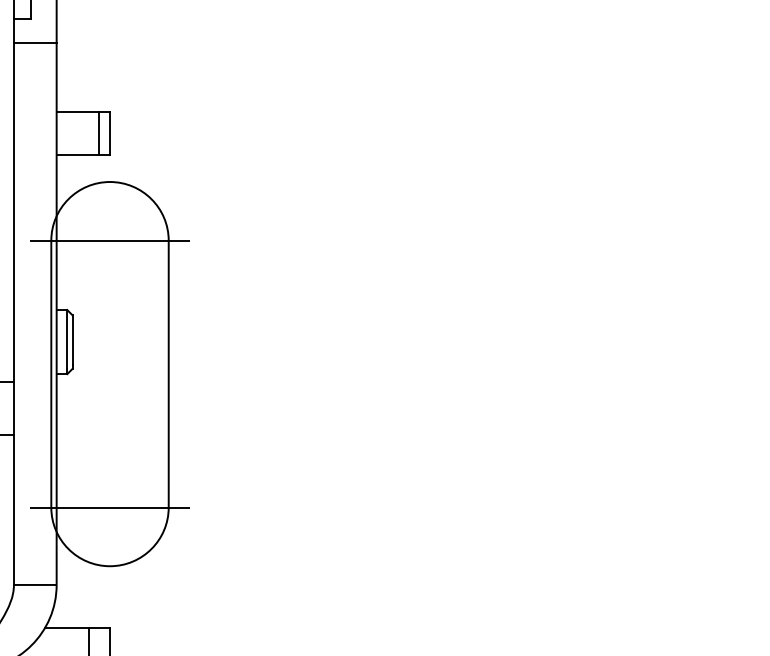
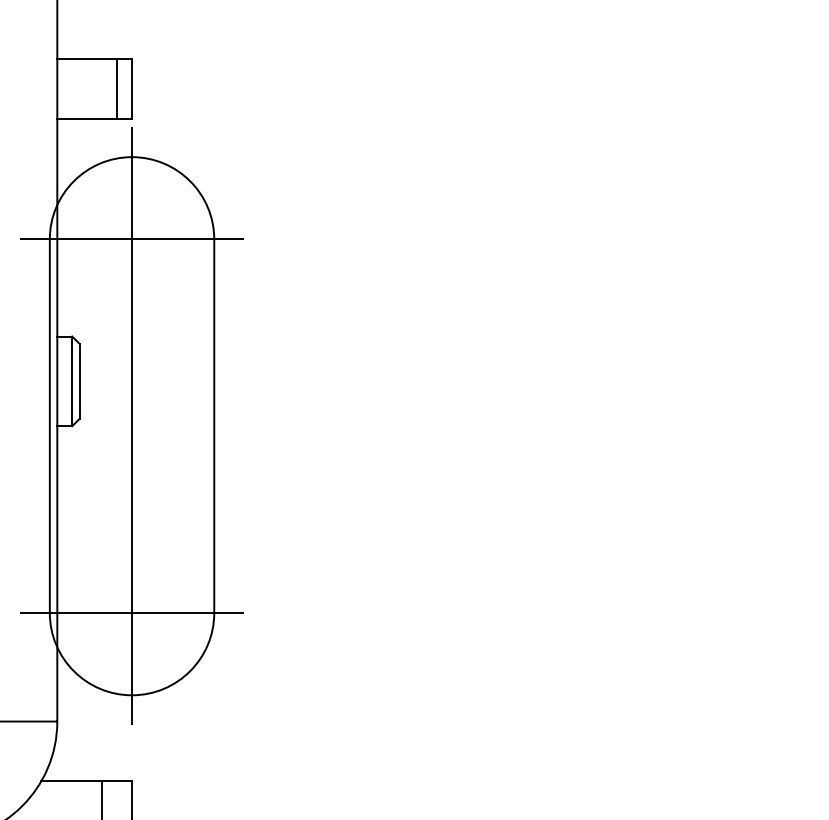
line: (110, 373) -> (132, 425), added

